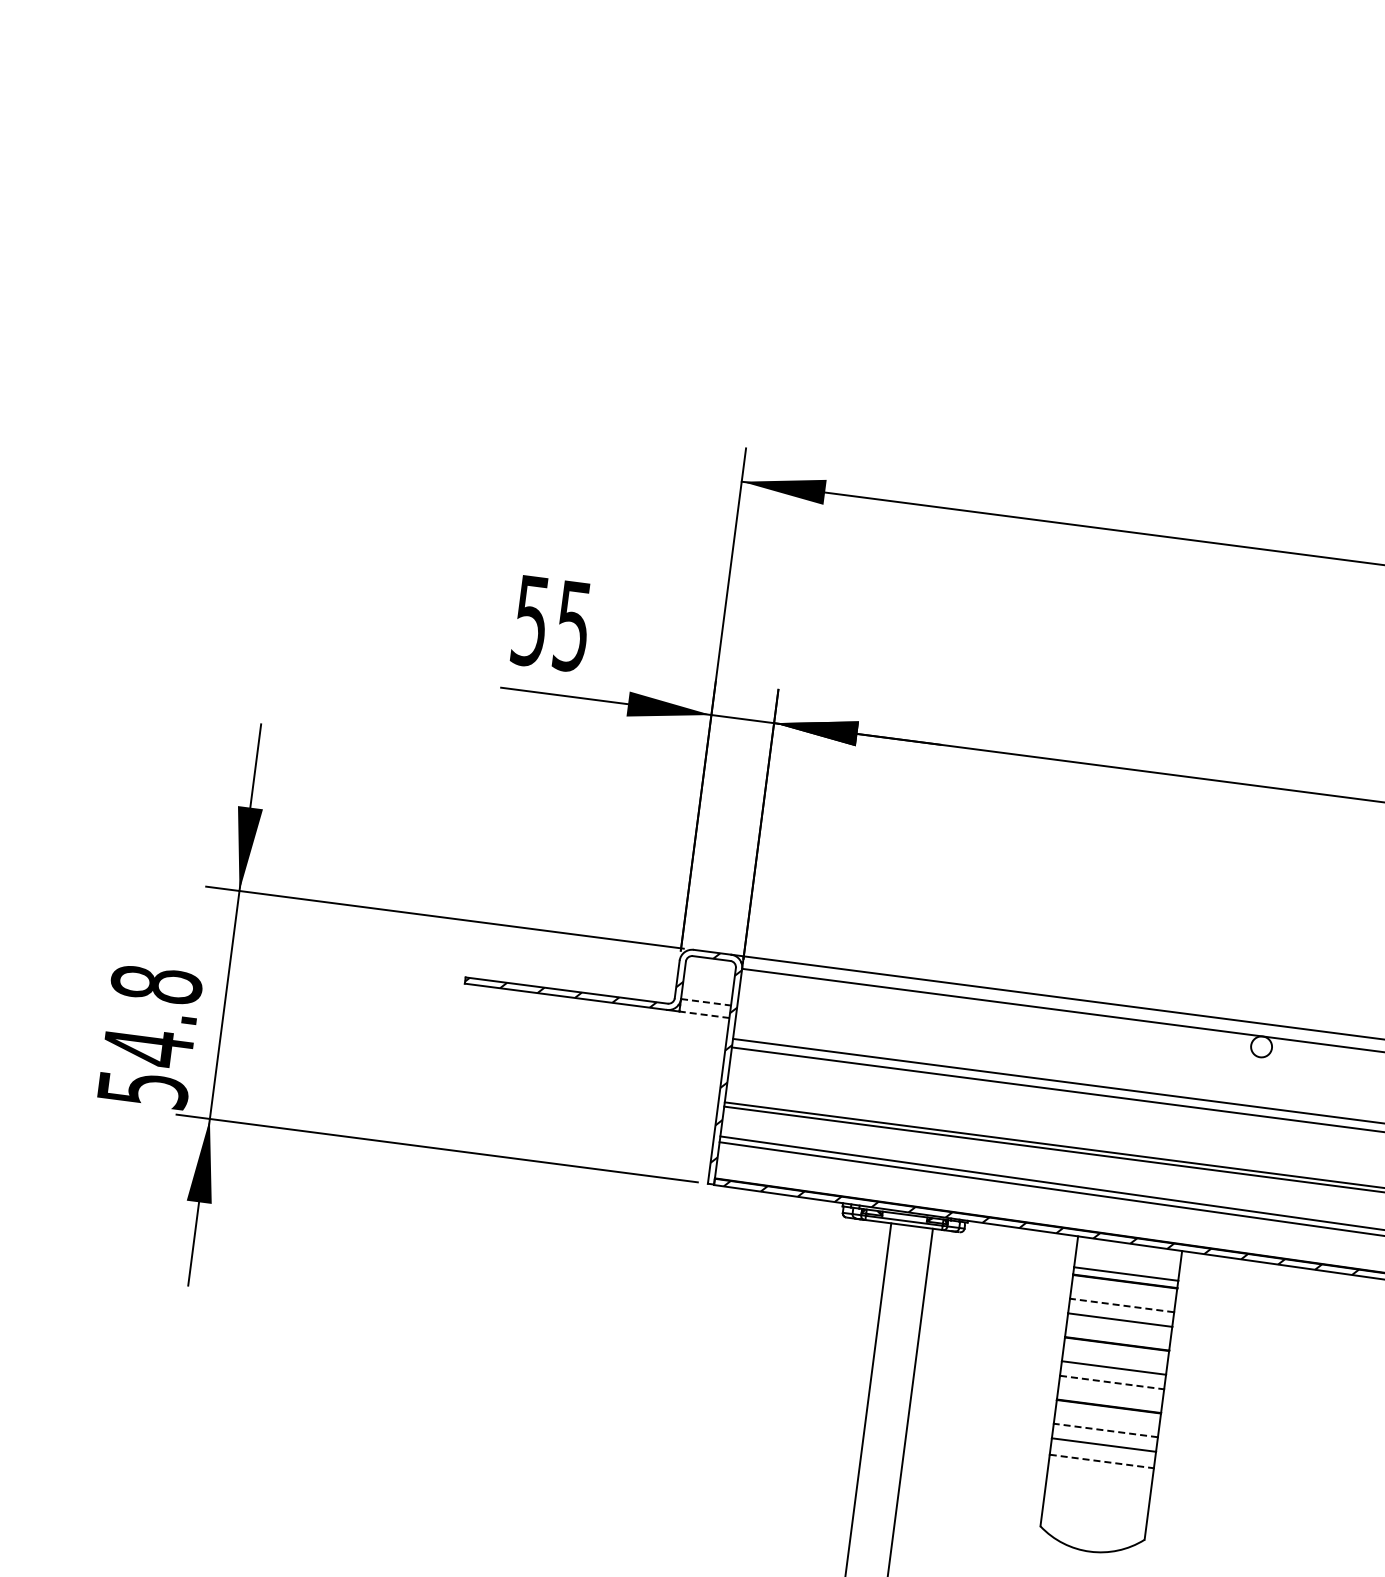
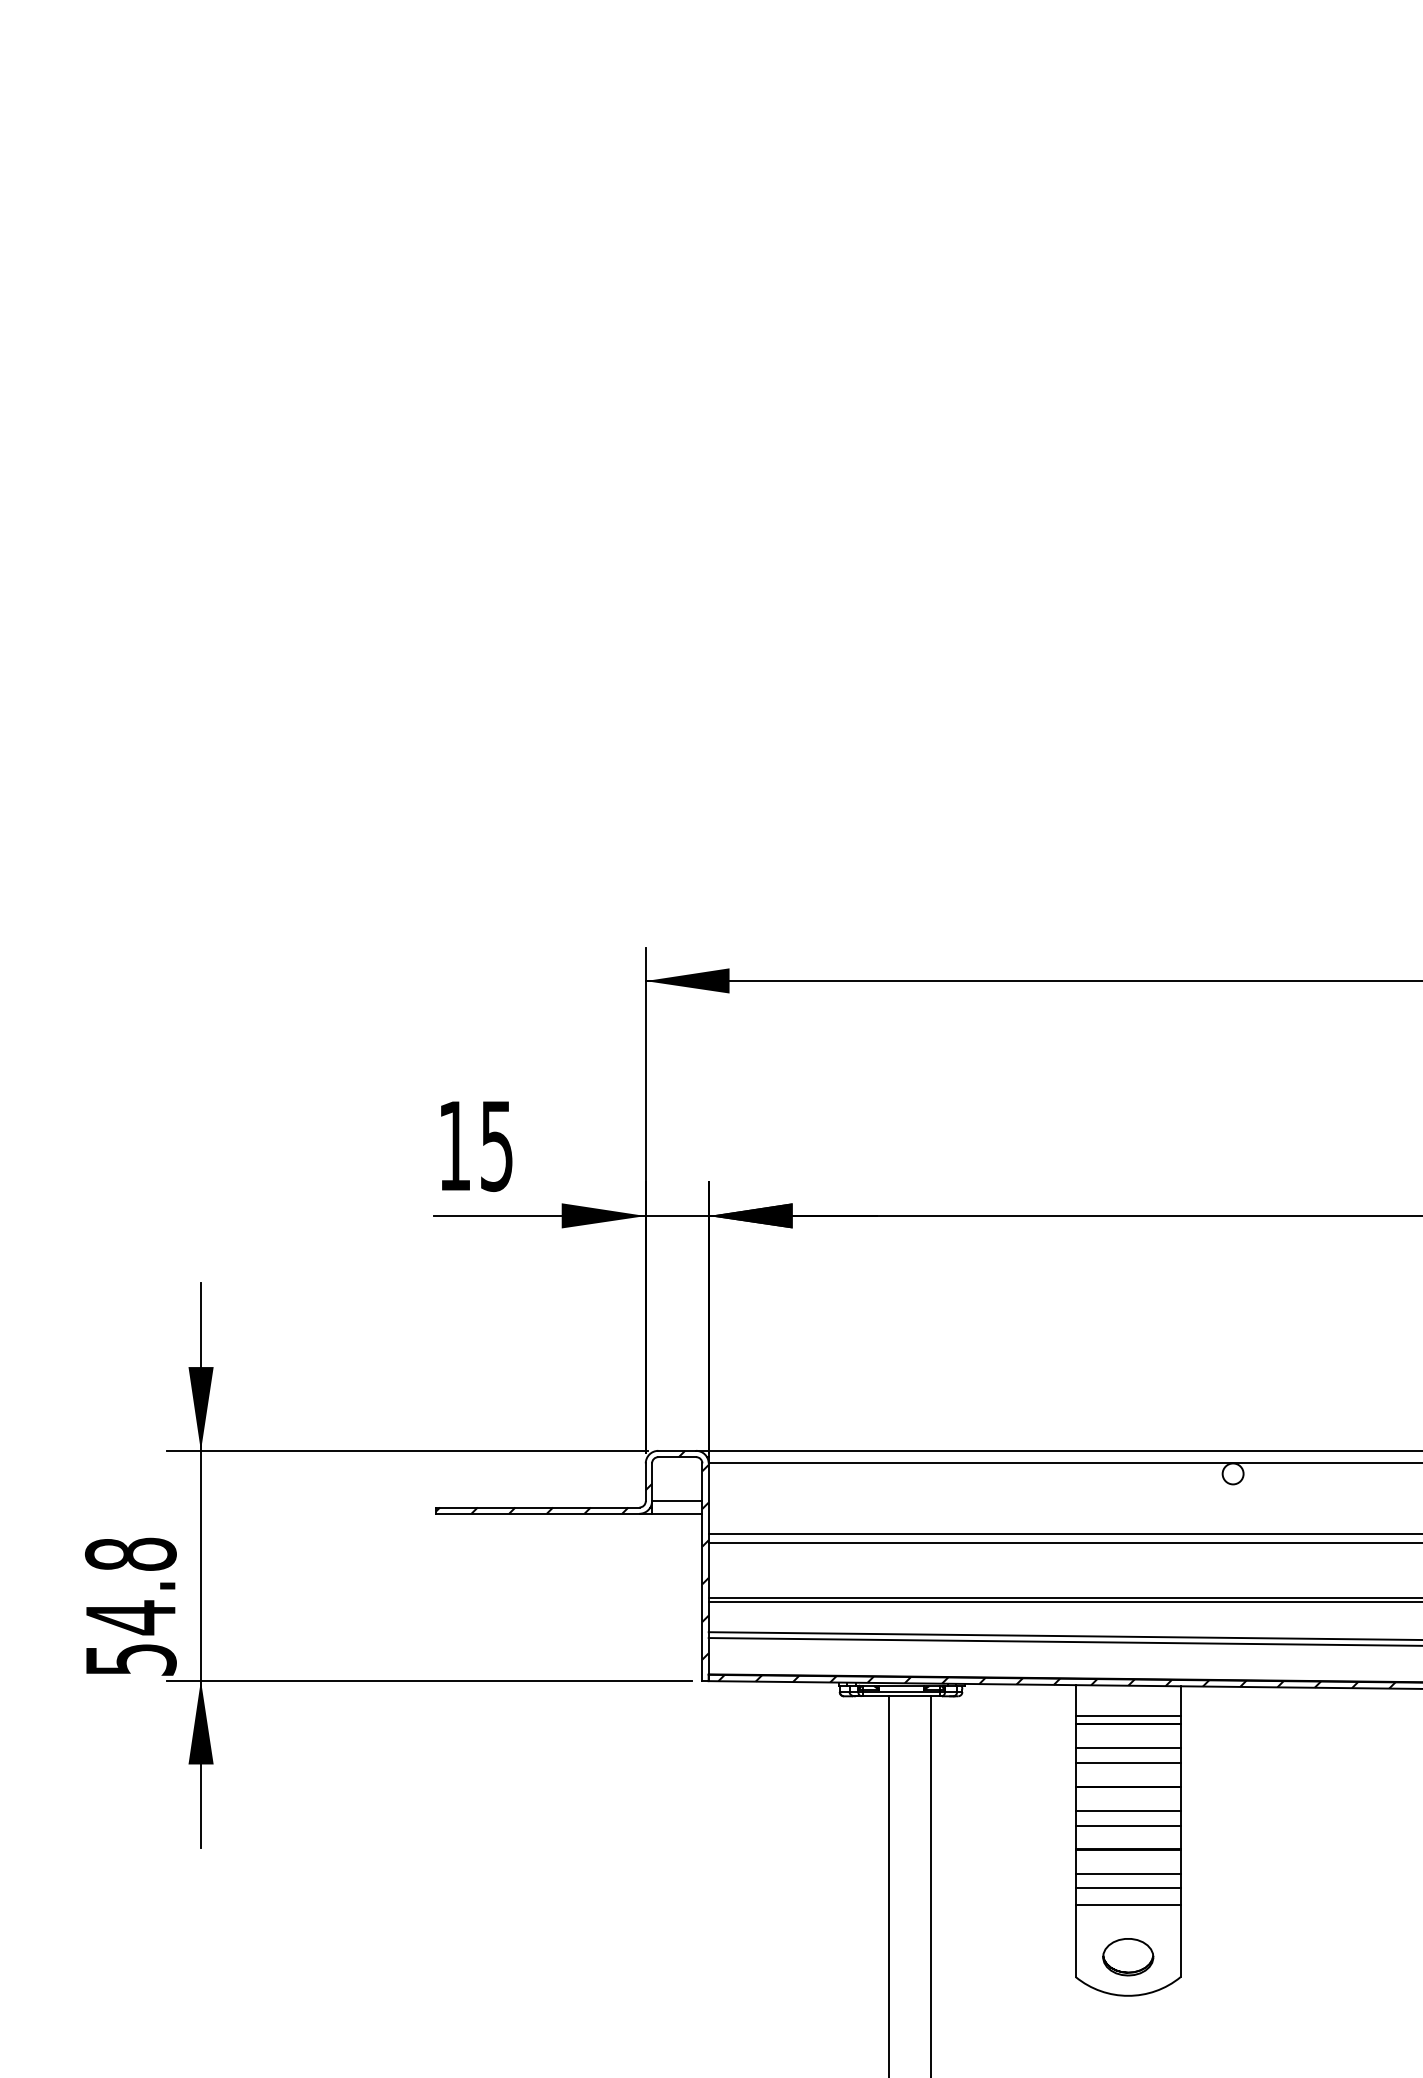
text: (530, 621) -> (454, 1146), 55 -> 15
line: (706, 1002) -> (677, 1501), dashed -> solid
line: (703, 1014) -> (676, 1513), dashed -> solid
line: (1121, 1304) -> (1127, 1747), dashed -> solid
line: (1112, 1382) -> (1128, 1825), dashed -> solid
line: (1105, 1430) -> (1127, 1873), dashed -> solid
line: (1102, 1461) -> (1128, 1905), dashed -> solid
part: (1095, 1513) -> (1128, 1957), added

